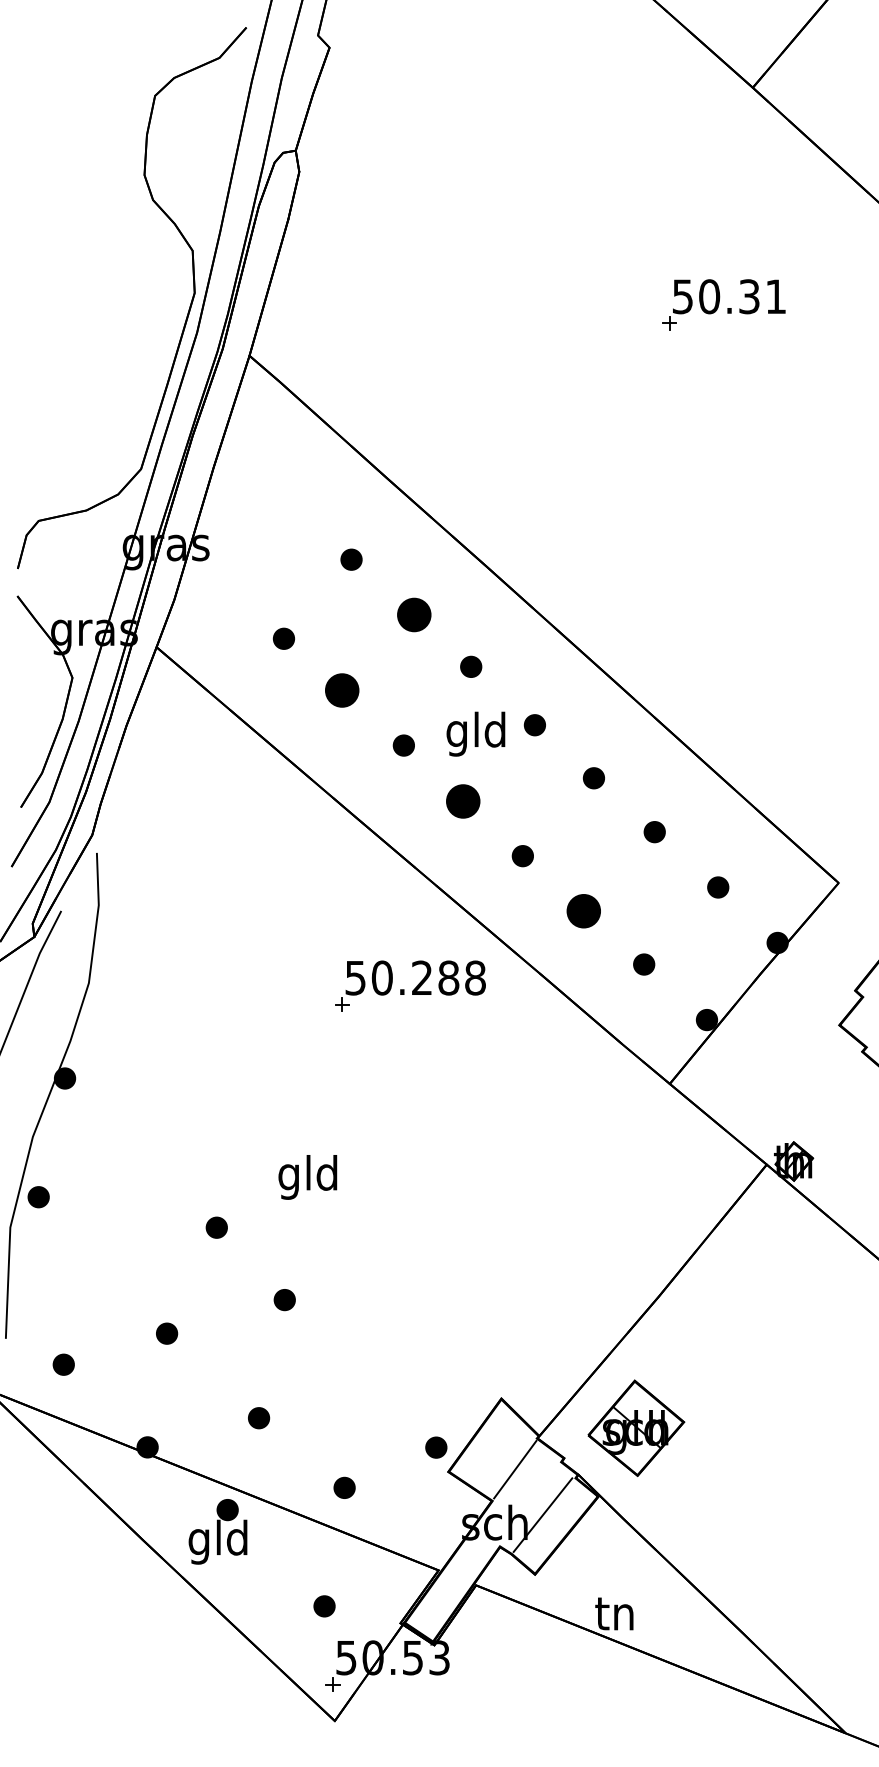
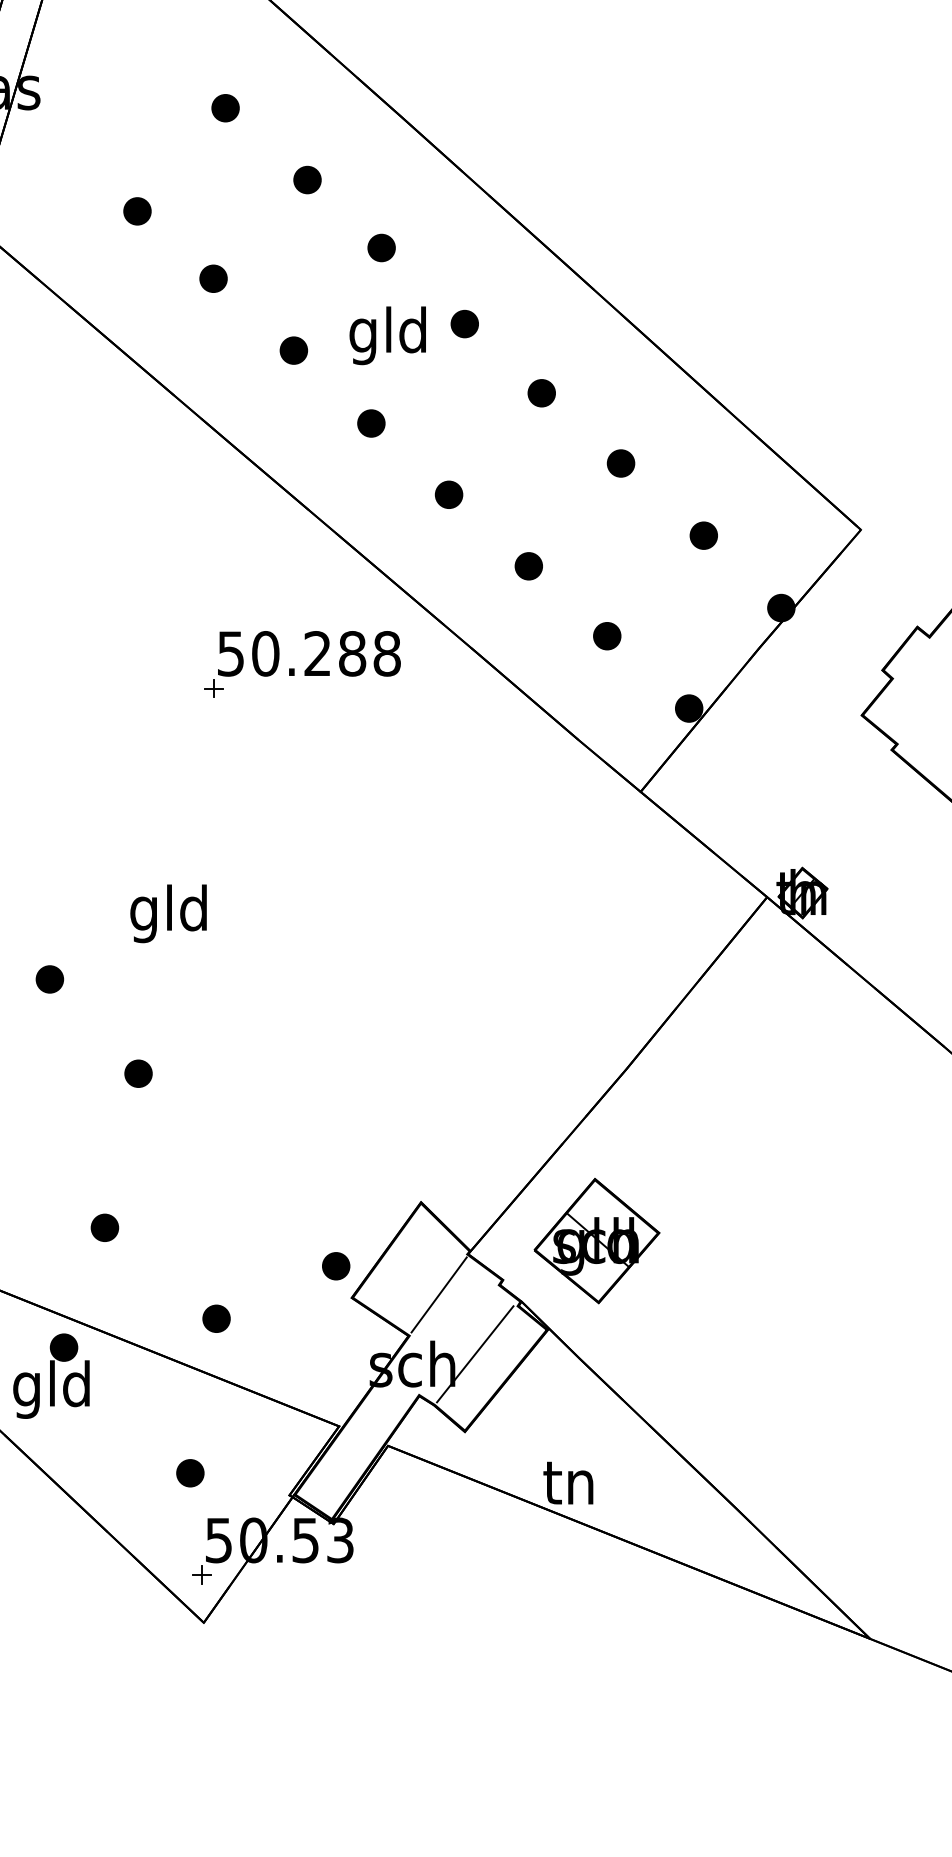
part: (414, 614) -> (307, 179), size x0.62
part: (342, 690) -> (213, 278), size x0.62
part: (463, 801) -> (371, 423), size x0.62
part: (584, 910) -> (529, 565), size x0.62

